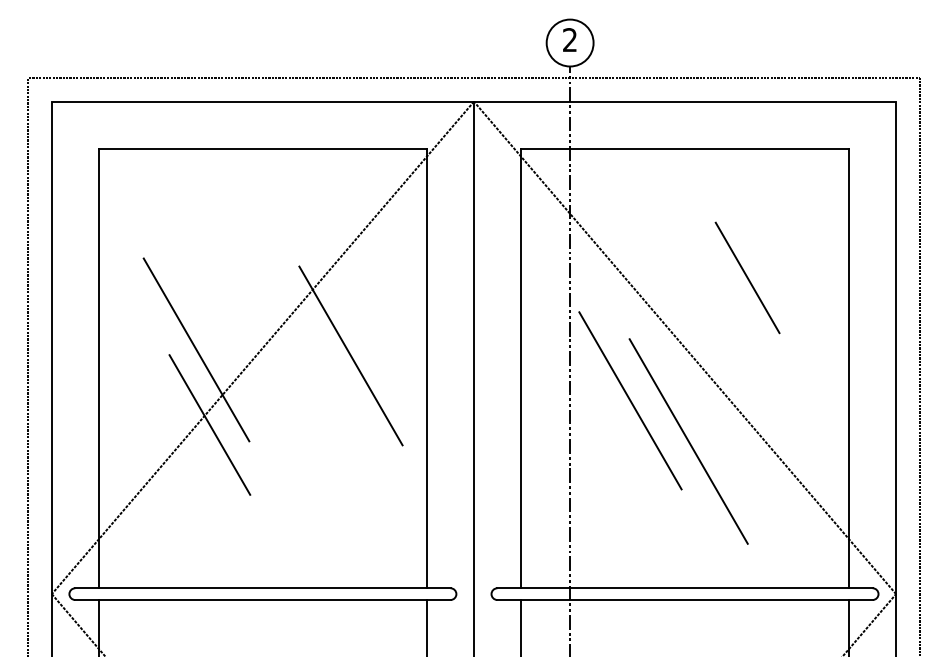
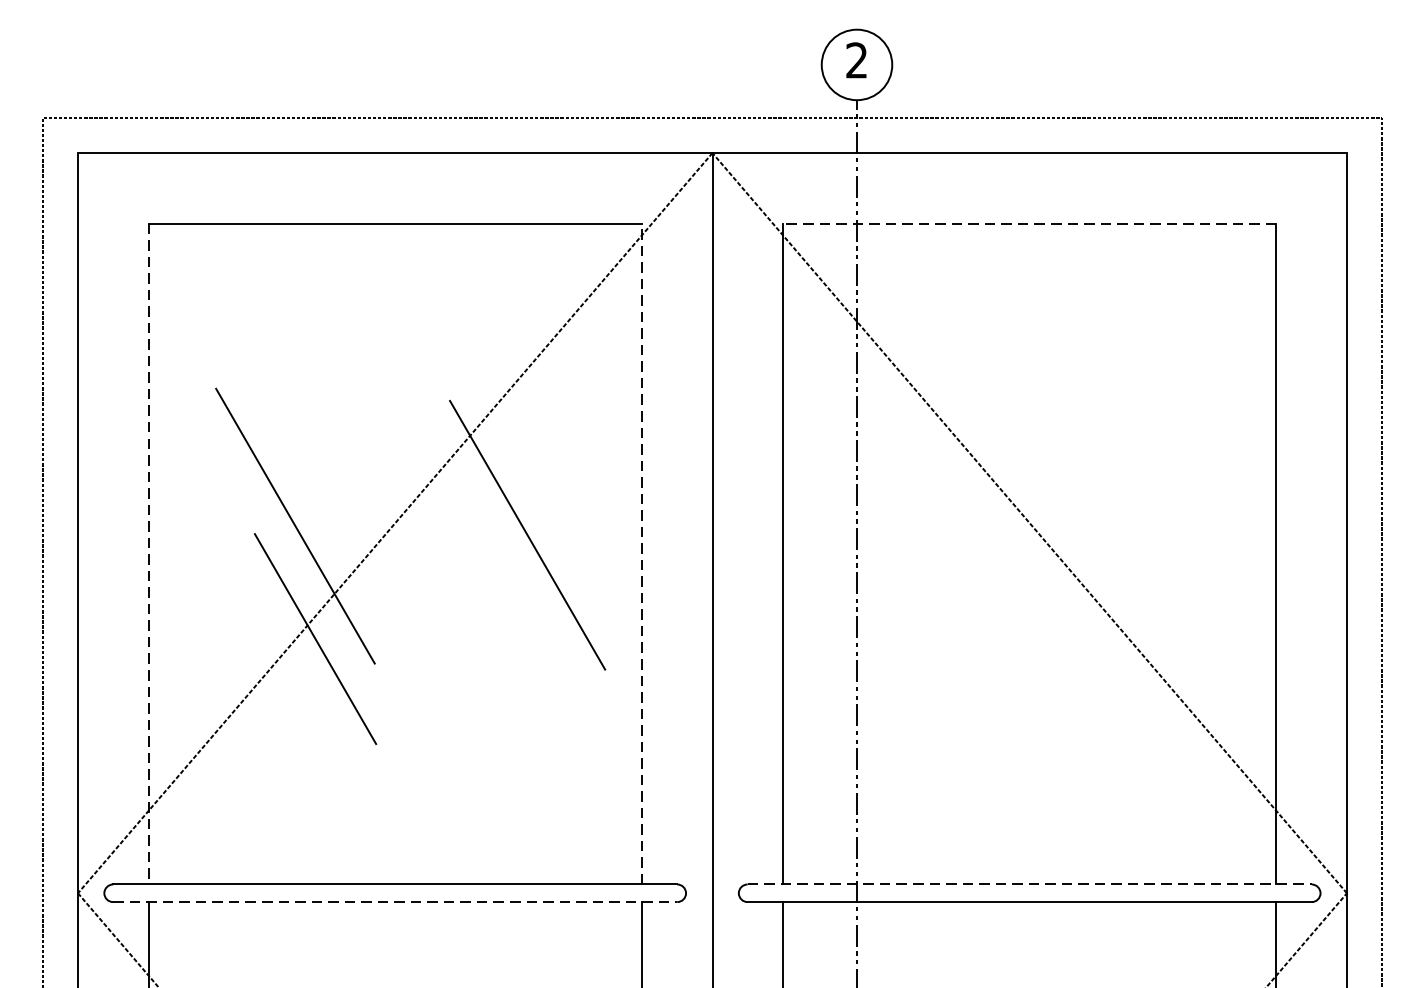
line: (684, 148) -> (1028, 223), solid -> dashed
line: (747, 277) -> (1123, 417), removed
line: (98, 368) -> (148, 554), solid -> dashed
line: (427, 368) -> (642, 554), solid -> dashed
line: (630, 400) -> (947, 602), removed
line: (688, 441) -> (1034, 663), removed
line: (685, 588) -> (1030, 884), solid -> dashed
line: (262, 600) -> (394, 902), solid -> dashed

